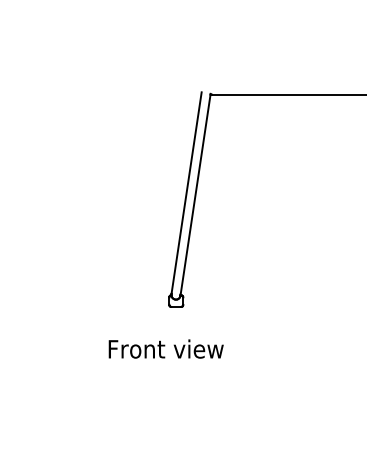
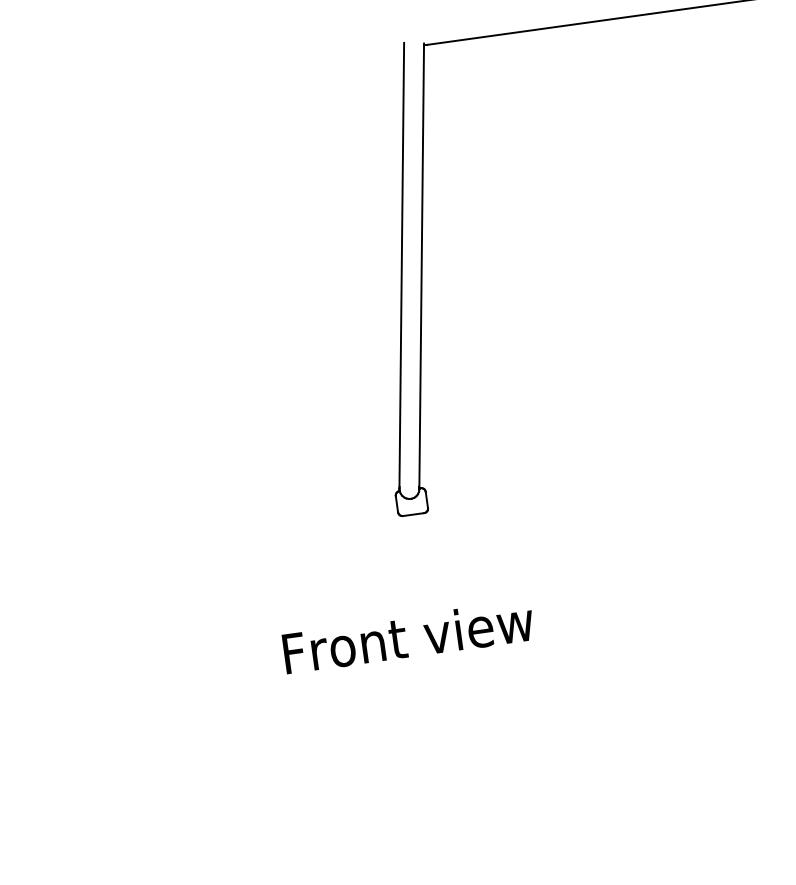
text: (165, 348) -> (406, 635), moved

